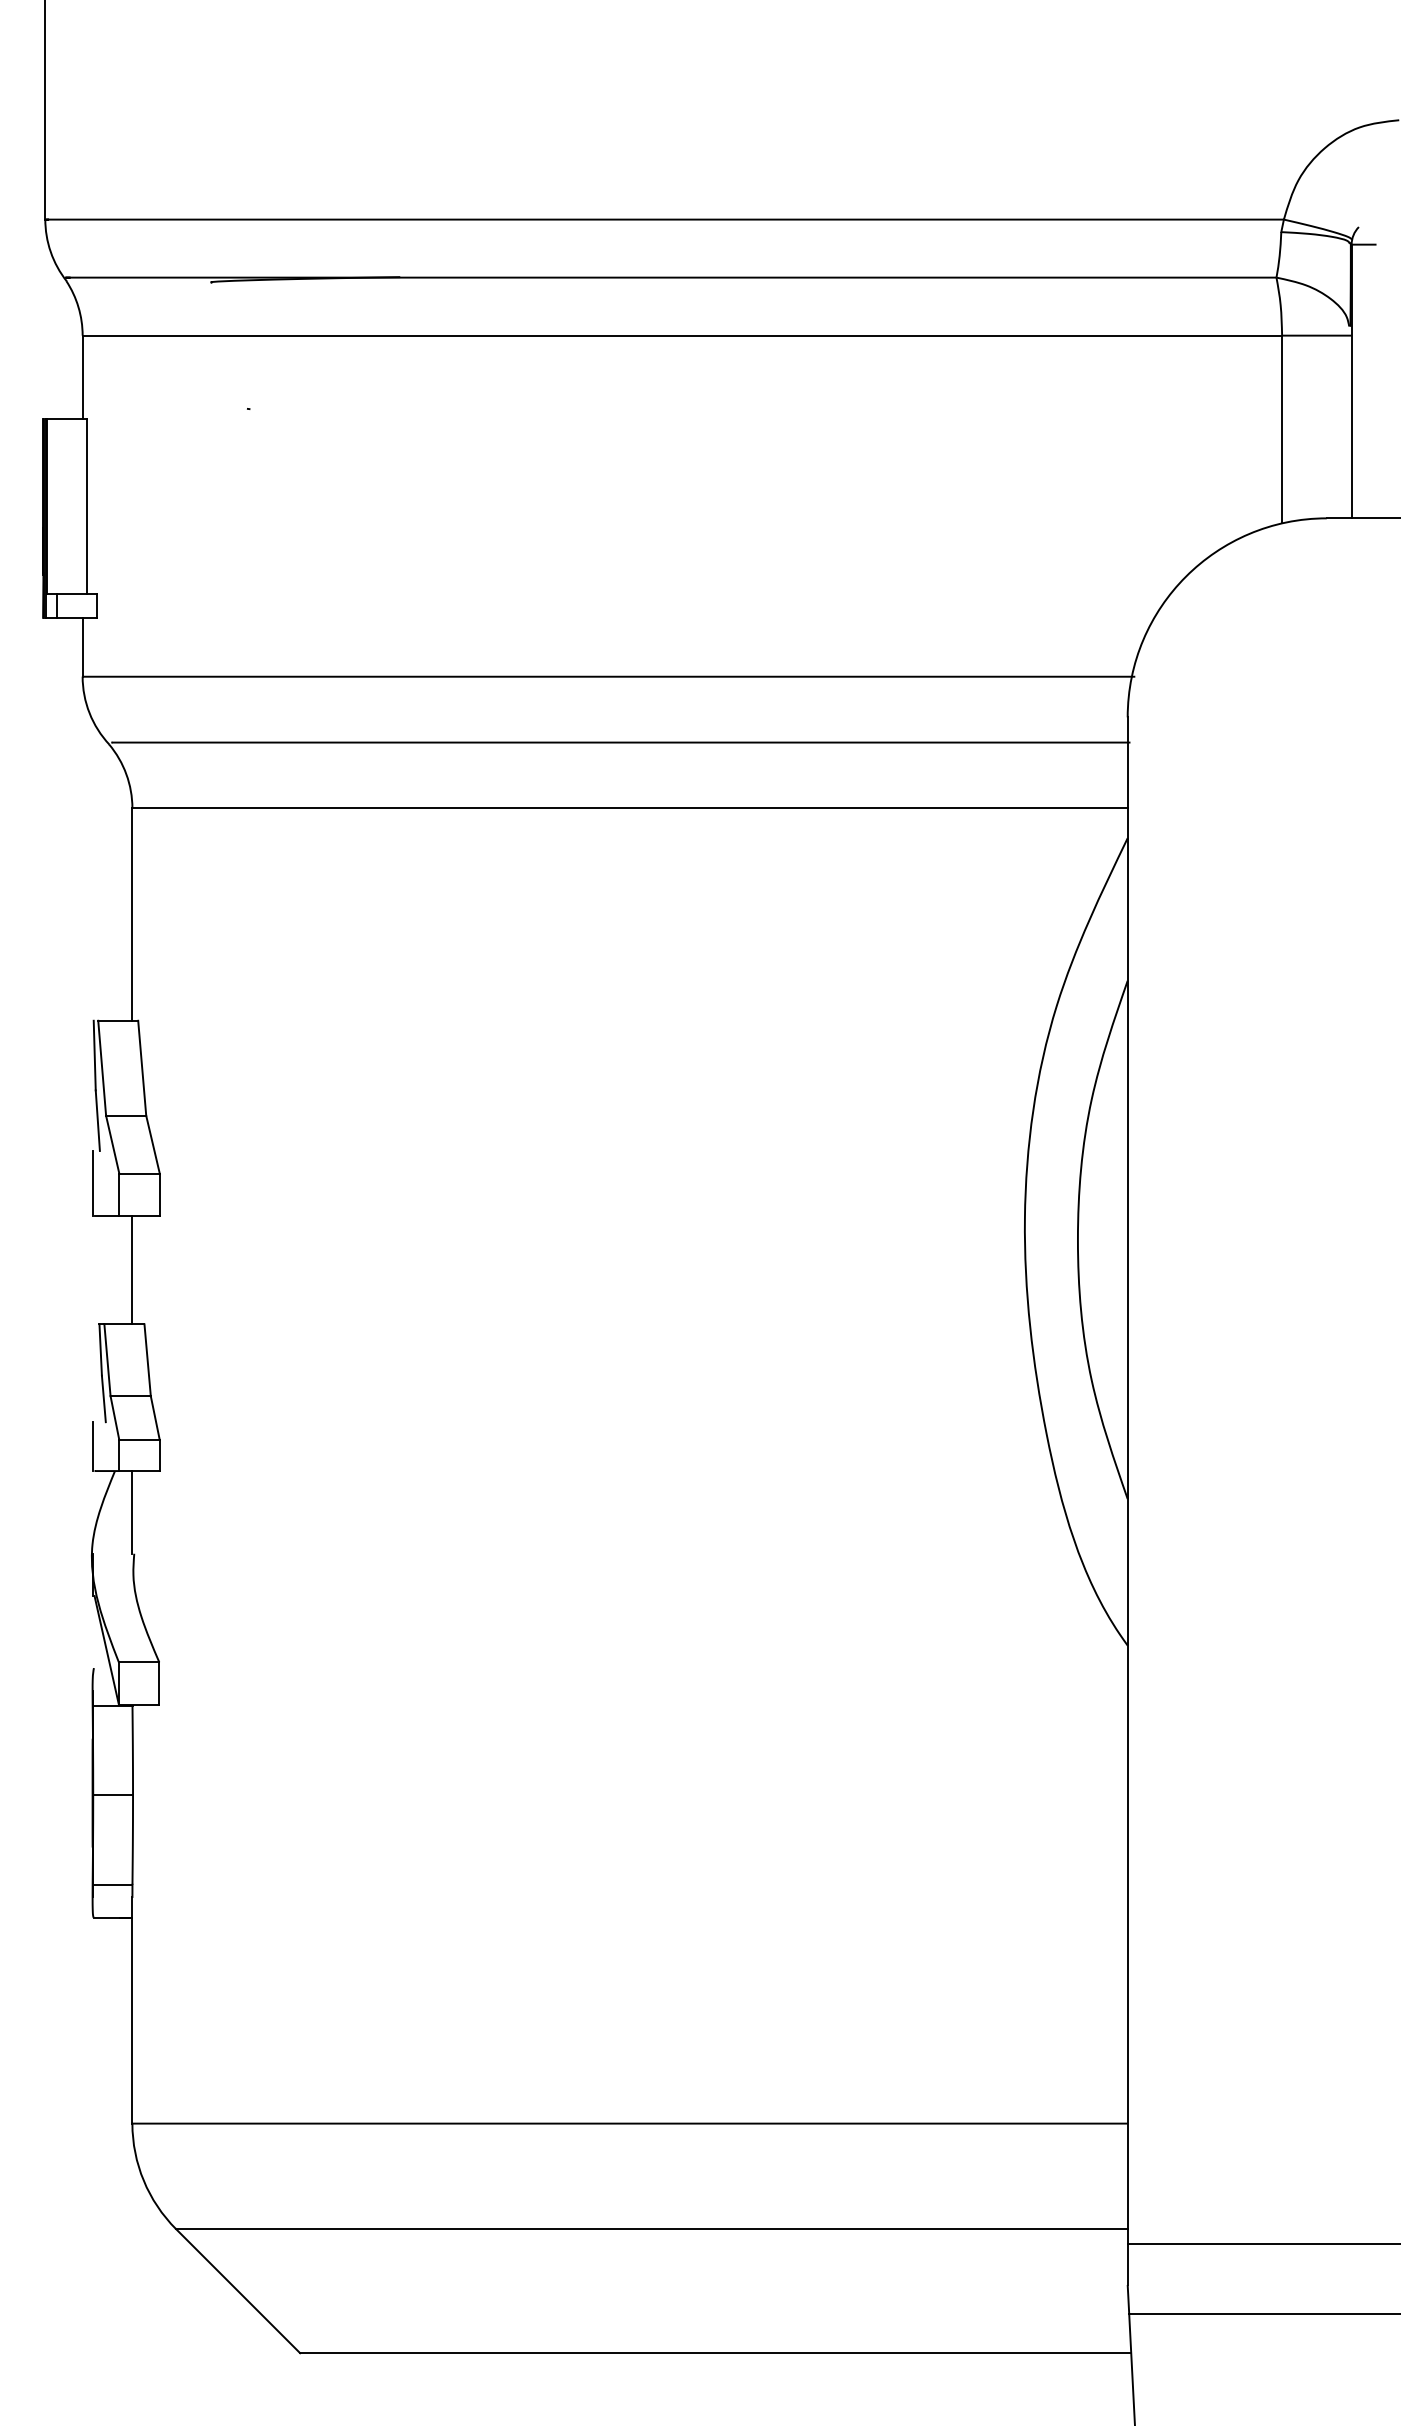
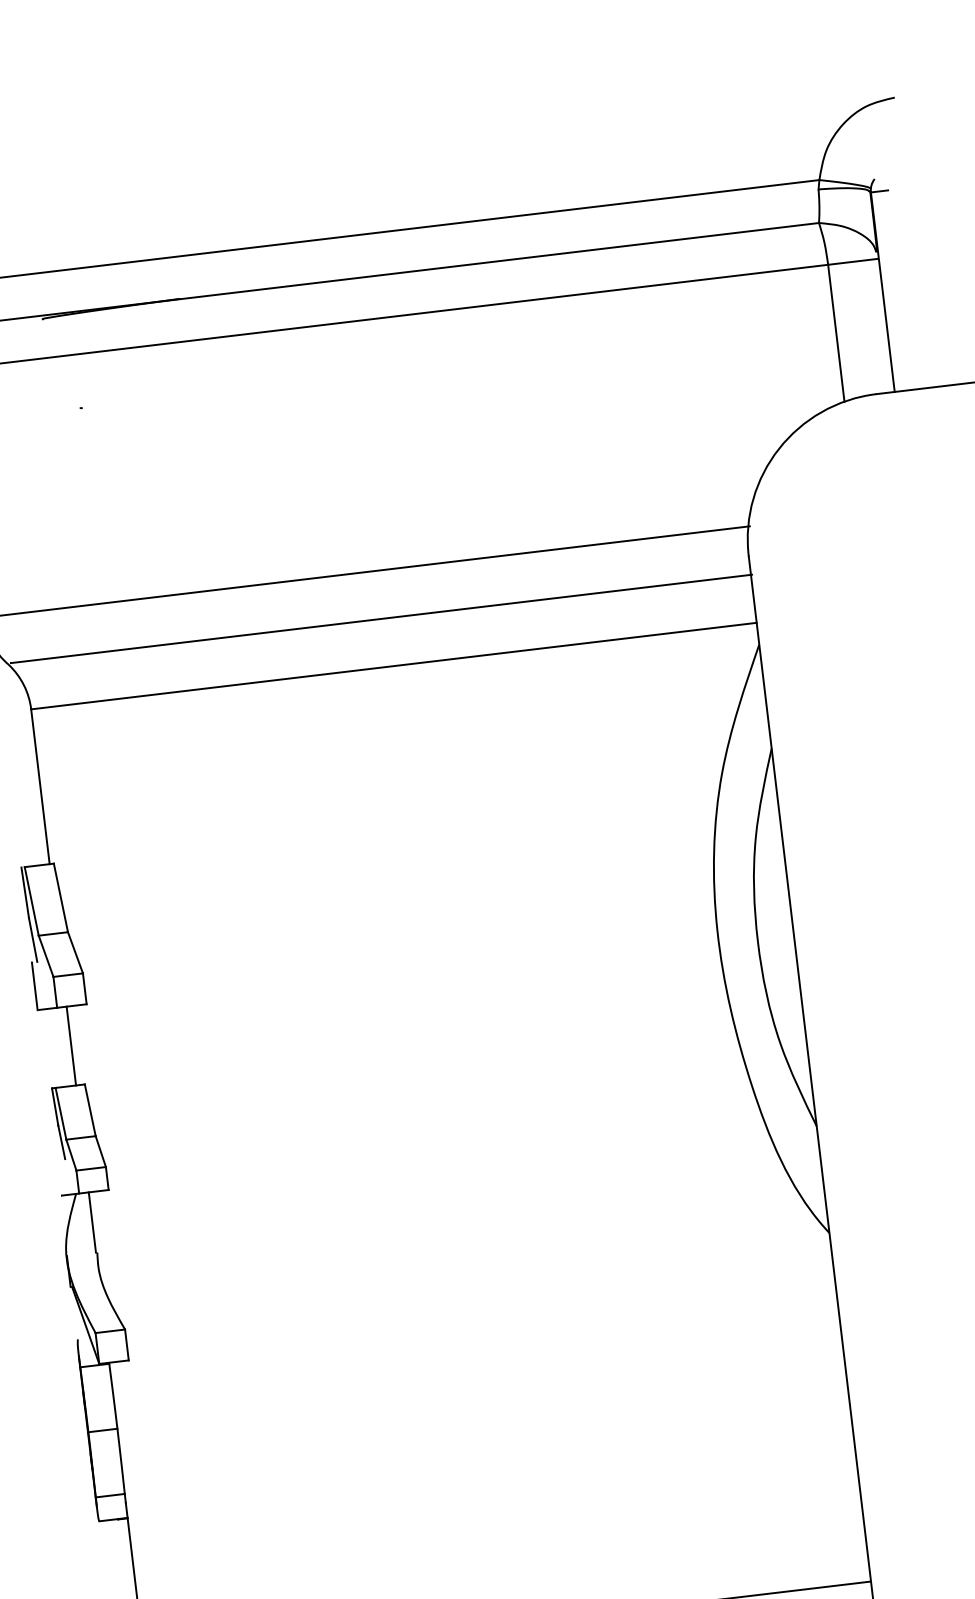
line: (92, 1446) -> (57, 1177), removed

